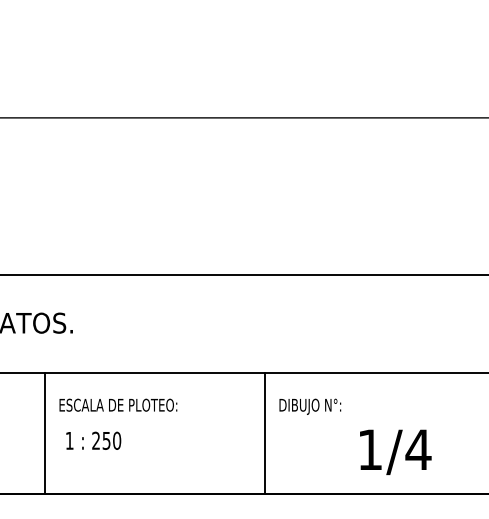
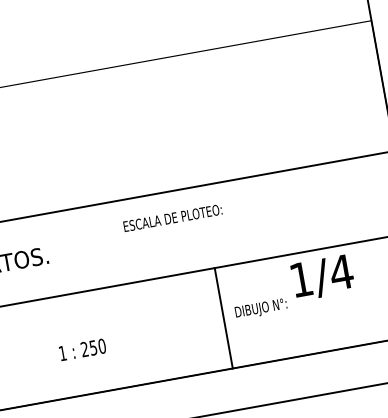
text: (118, 404) -> (172, 217), moved
text: (310, 406) -> (261, 308), moved
line: (44, 433) -> (40, 351), removed
text: (395, 451) -> (322, 277), moved

